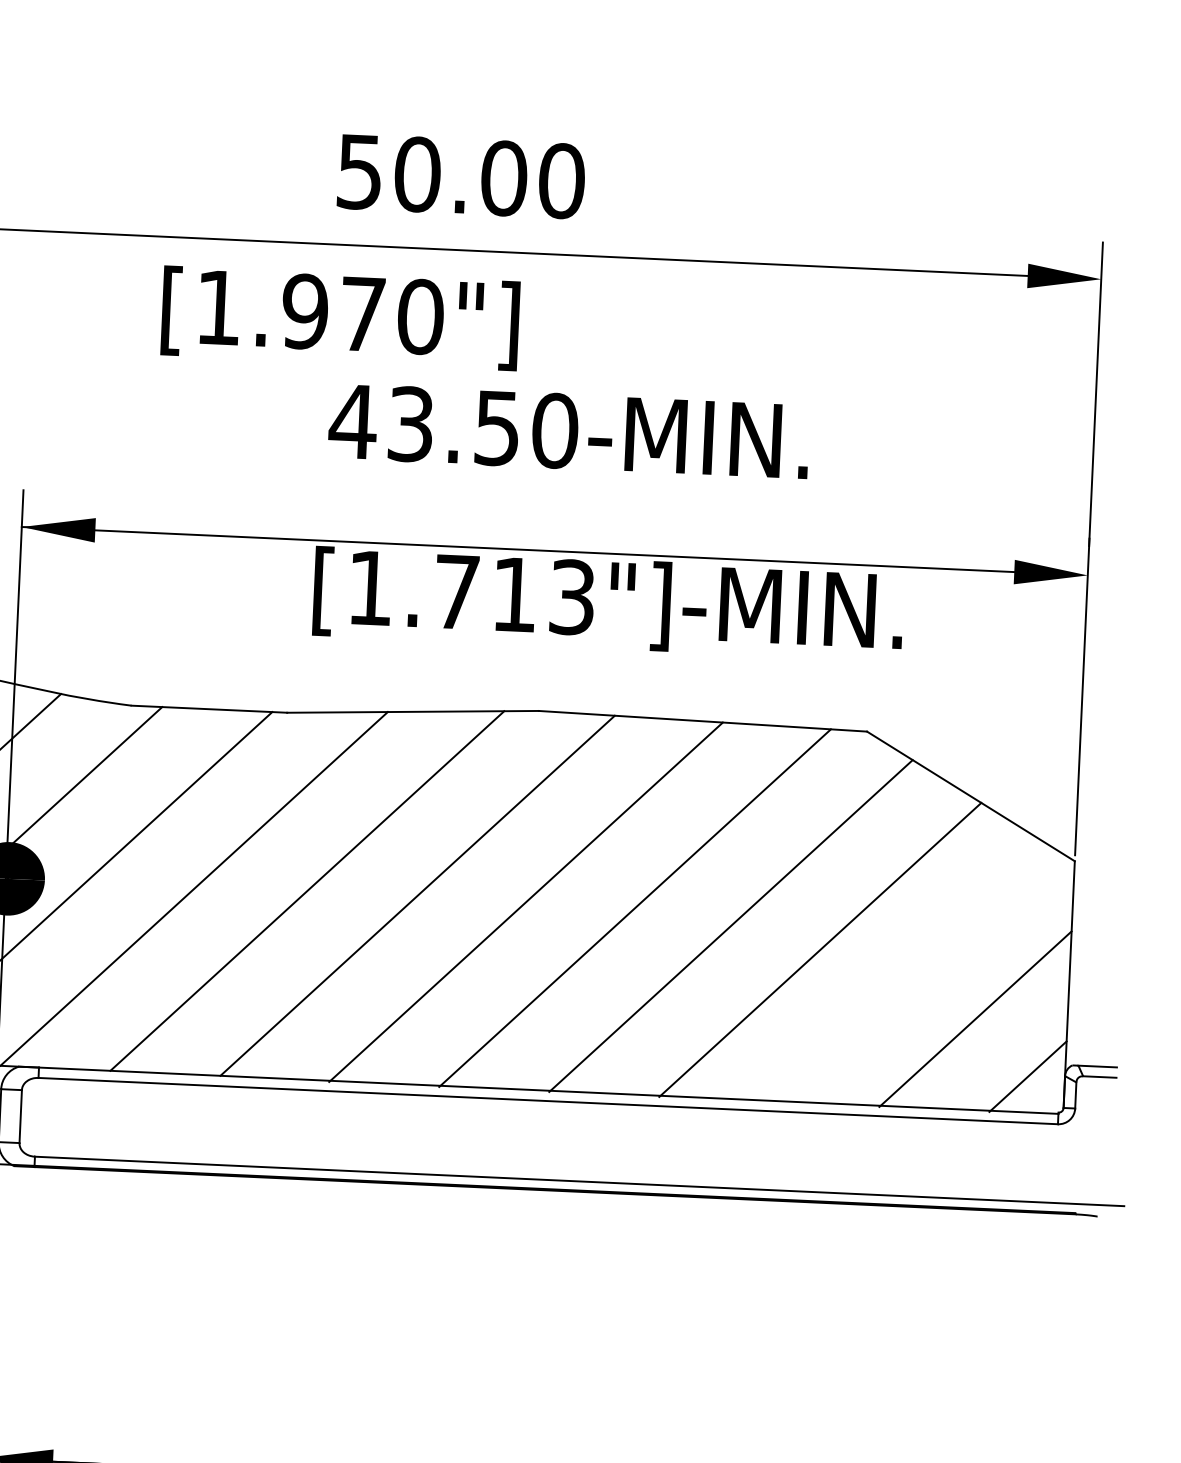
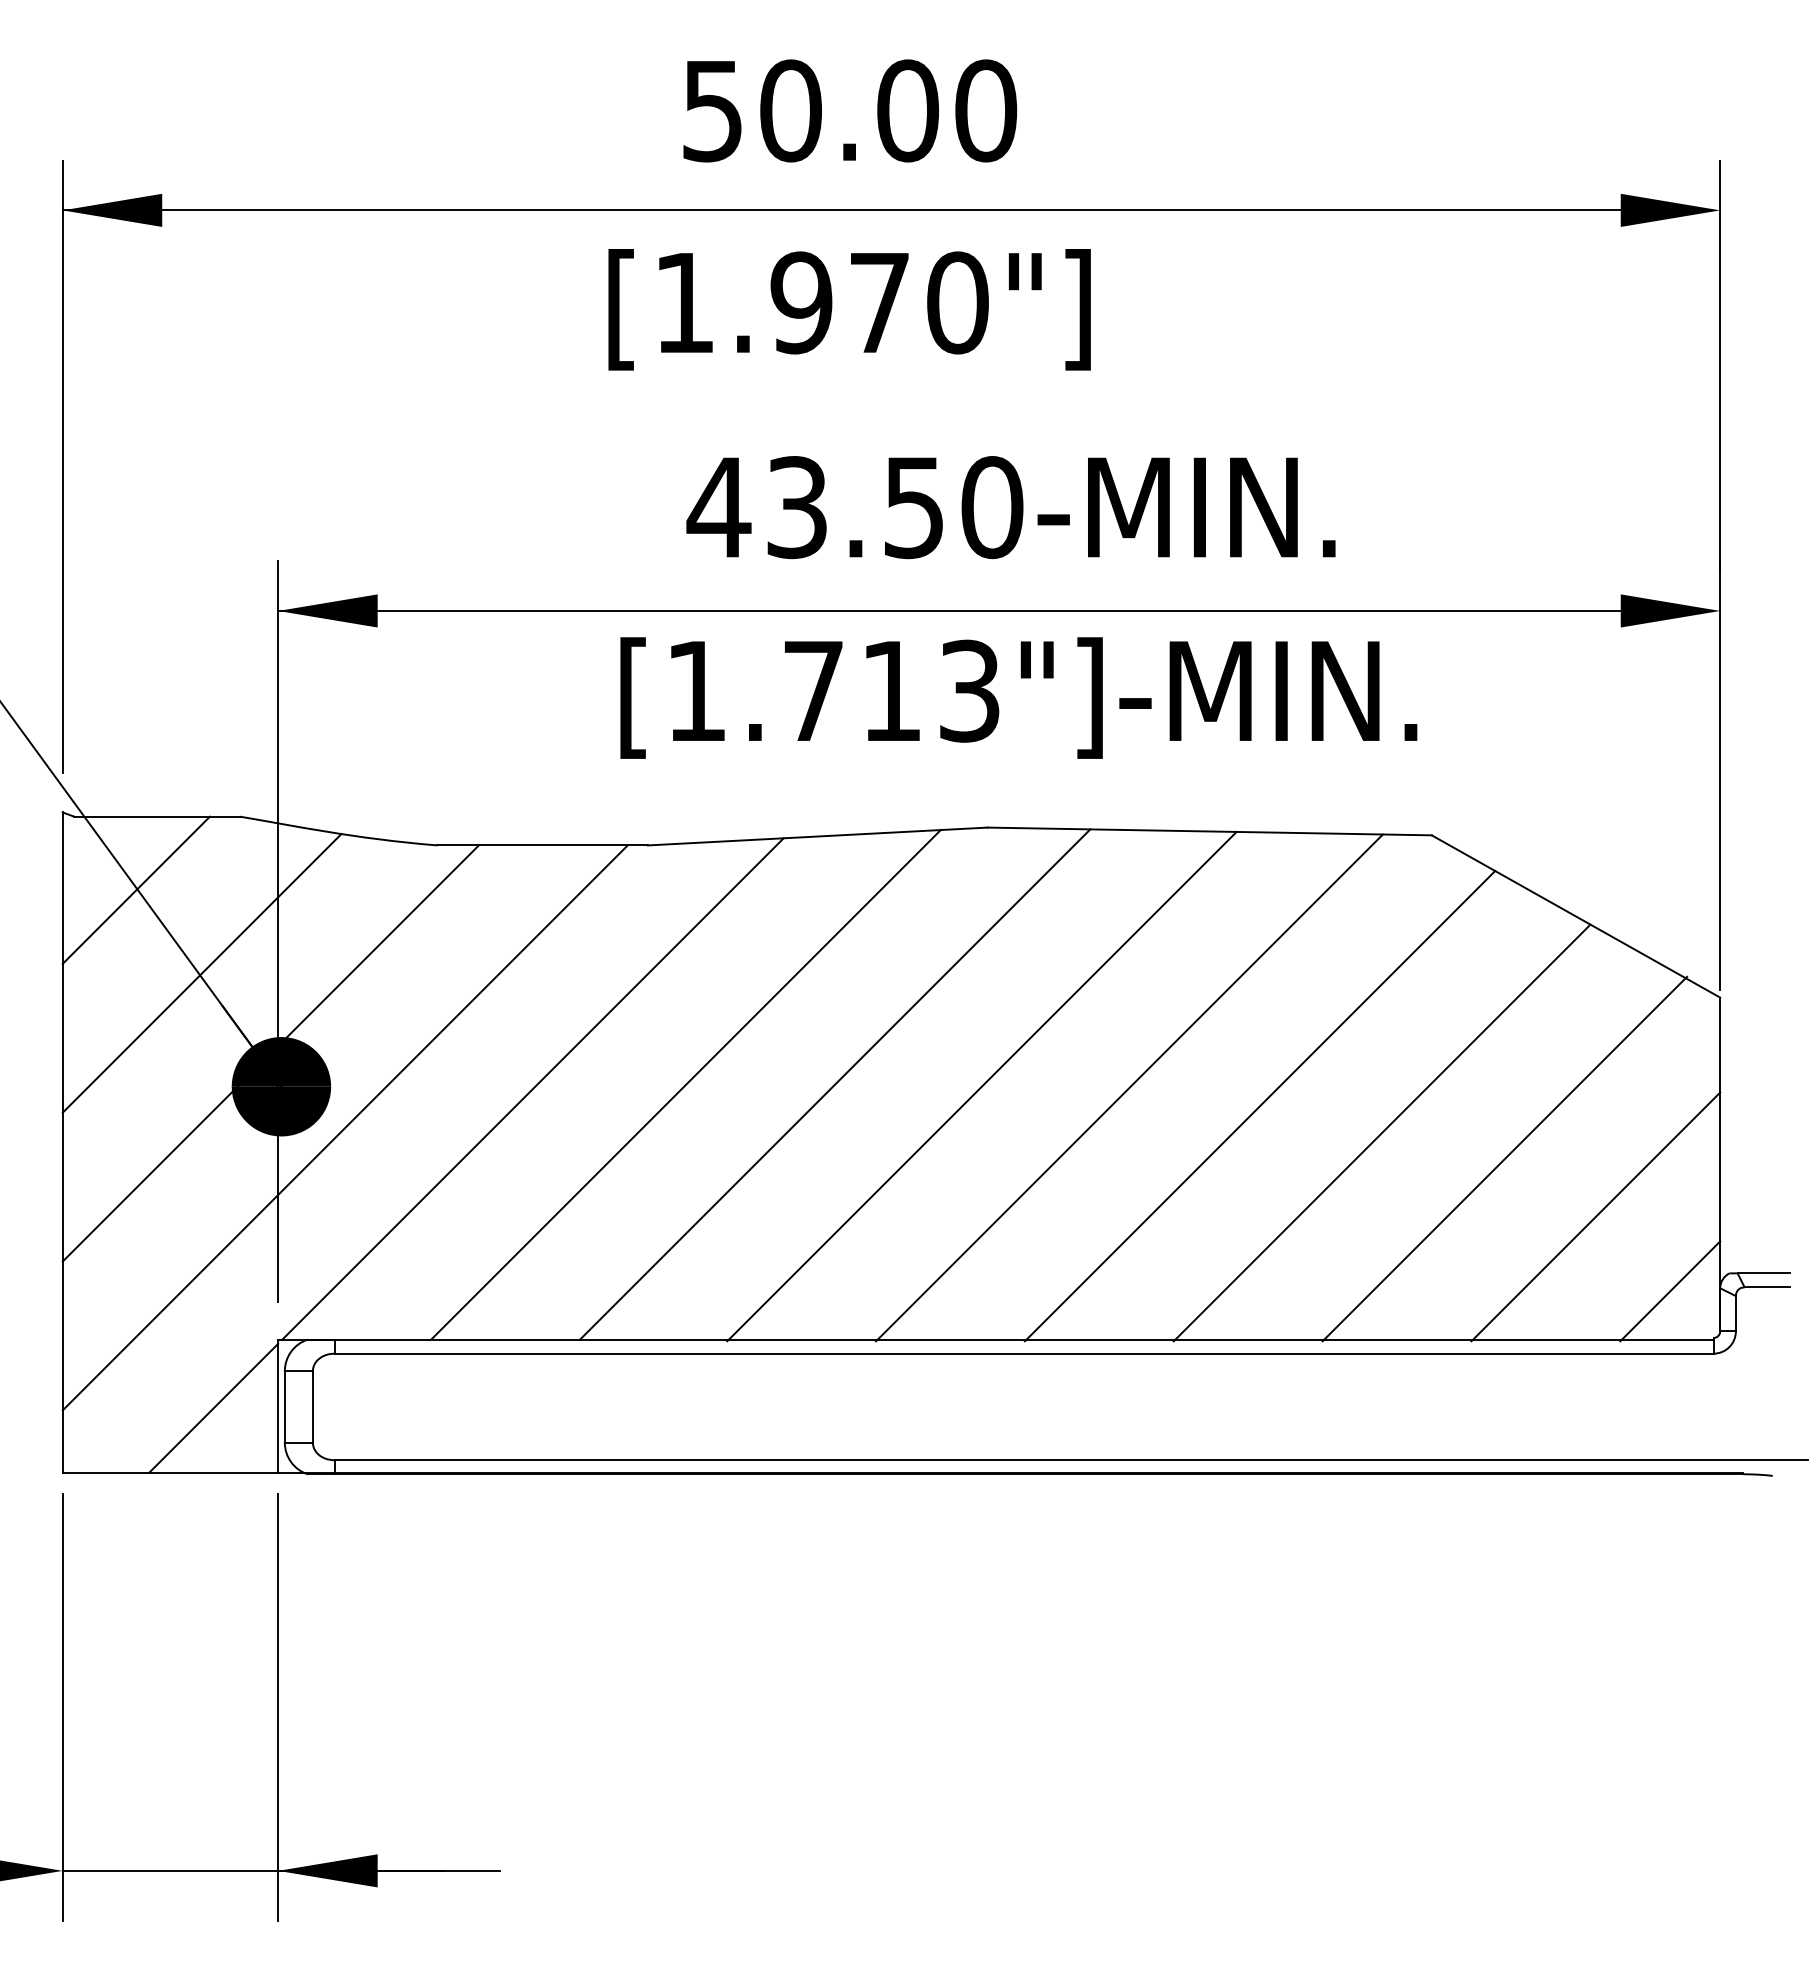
text: (340, 318) -> (849, 309), moved
text: (568, 431) -> (1010, 507), moved
text: (608, 603) -> (1018, 697), moved
line: (909, 972) -> (1504, 1158), added

